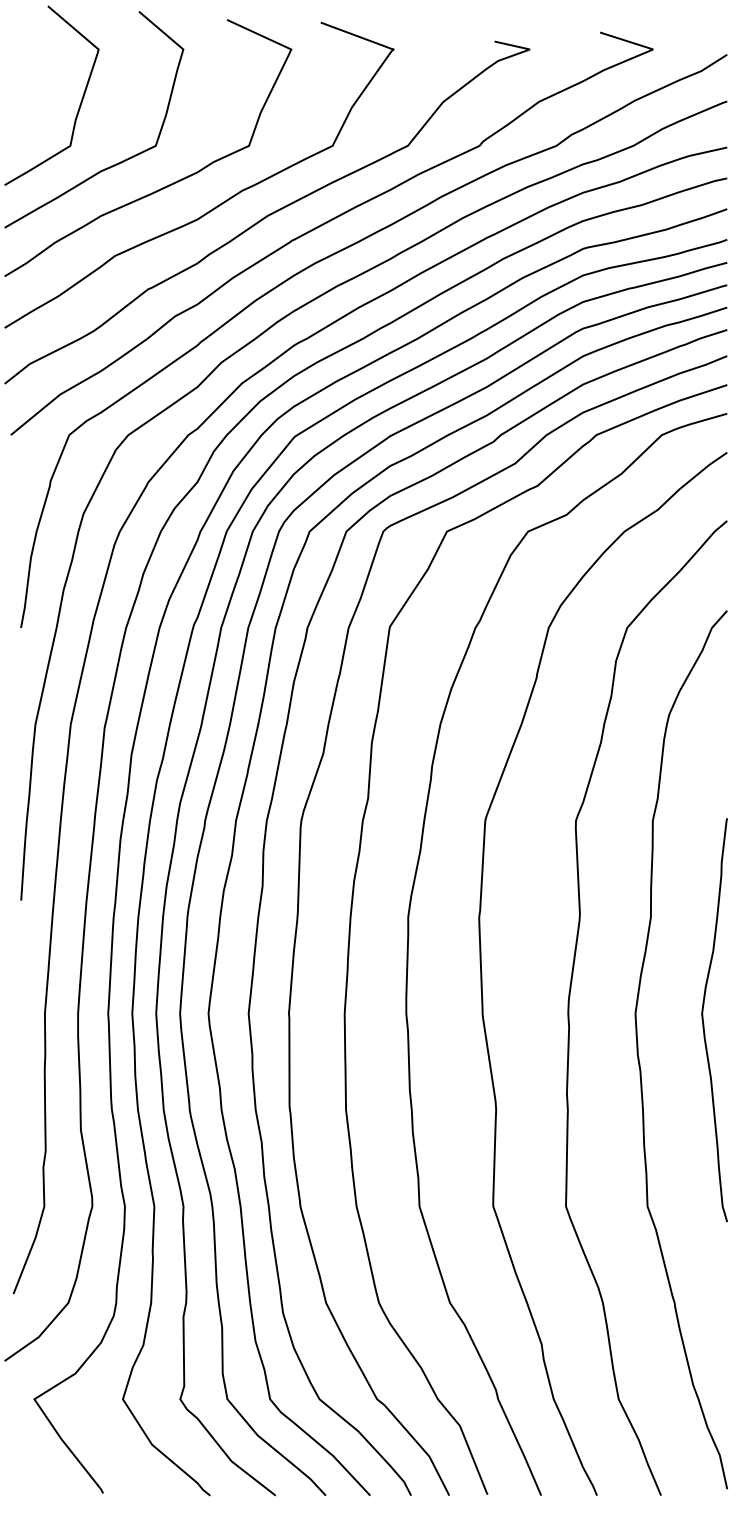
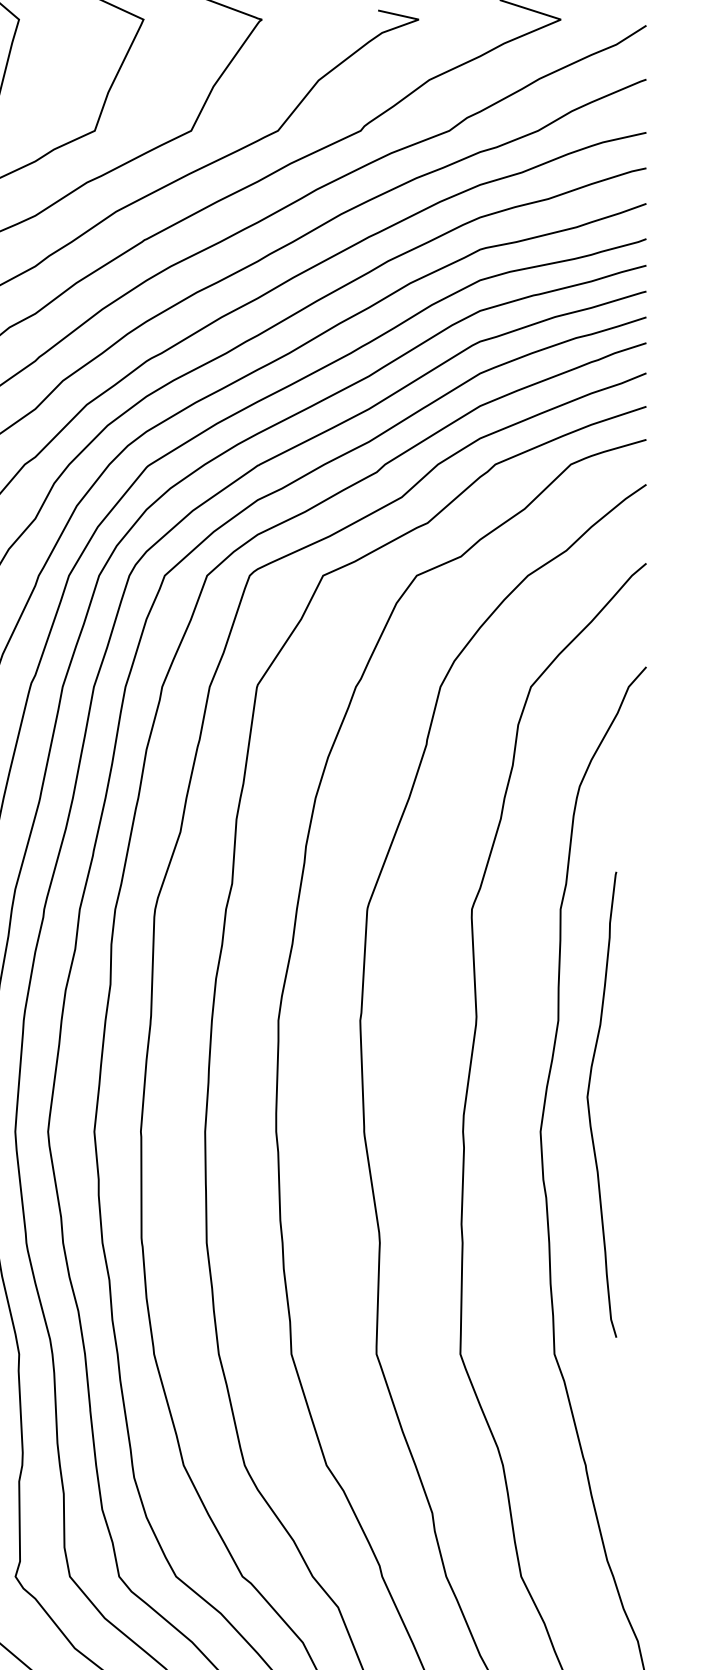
curve: (704, 1023) -> (590, 1108), moved

